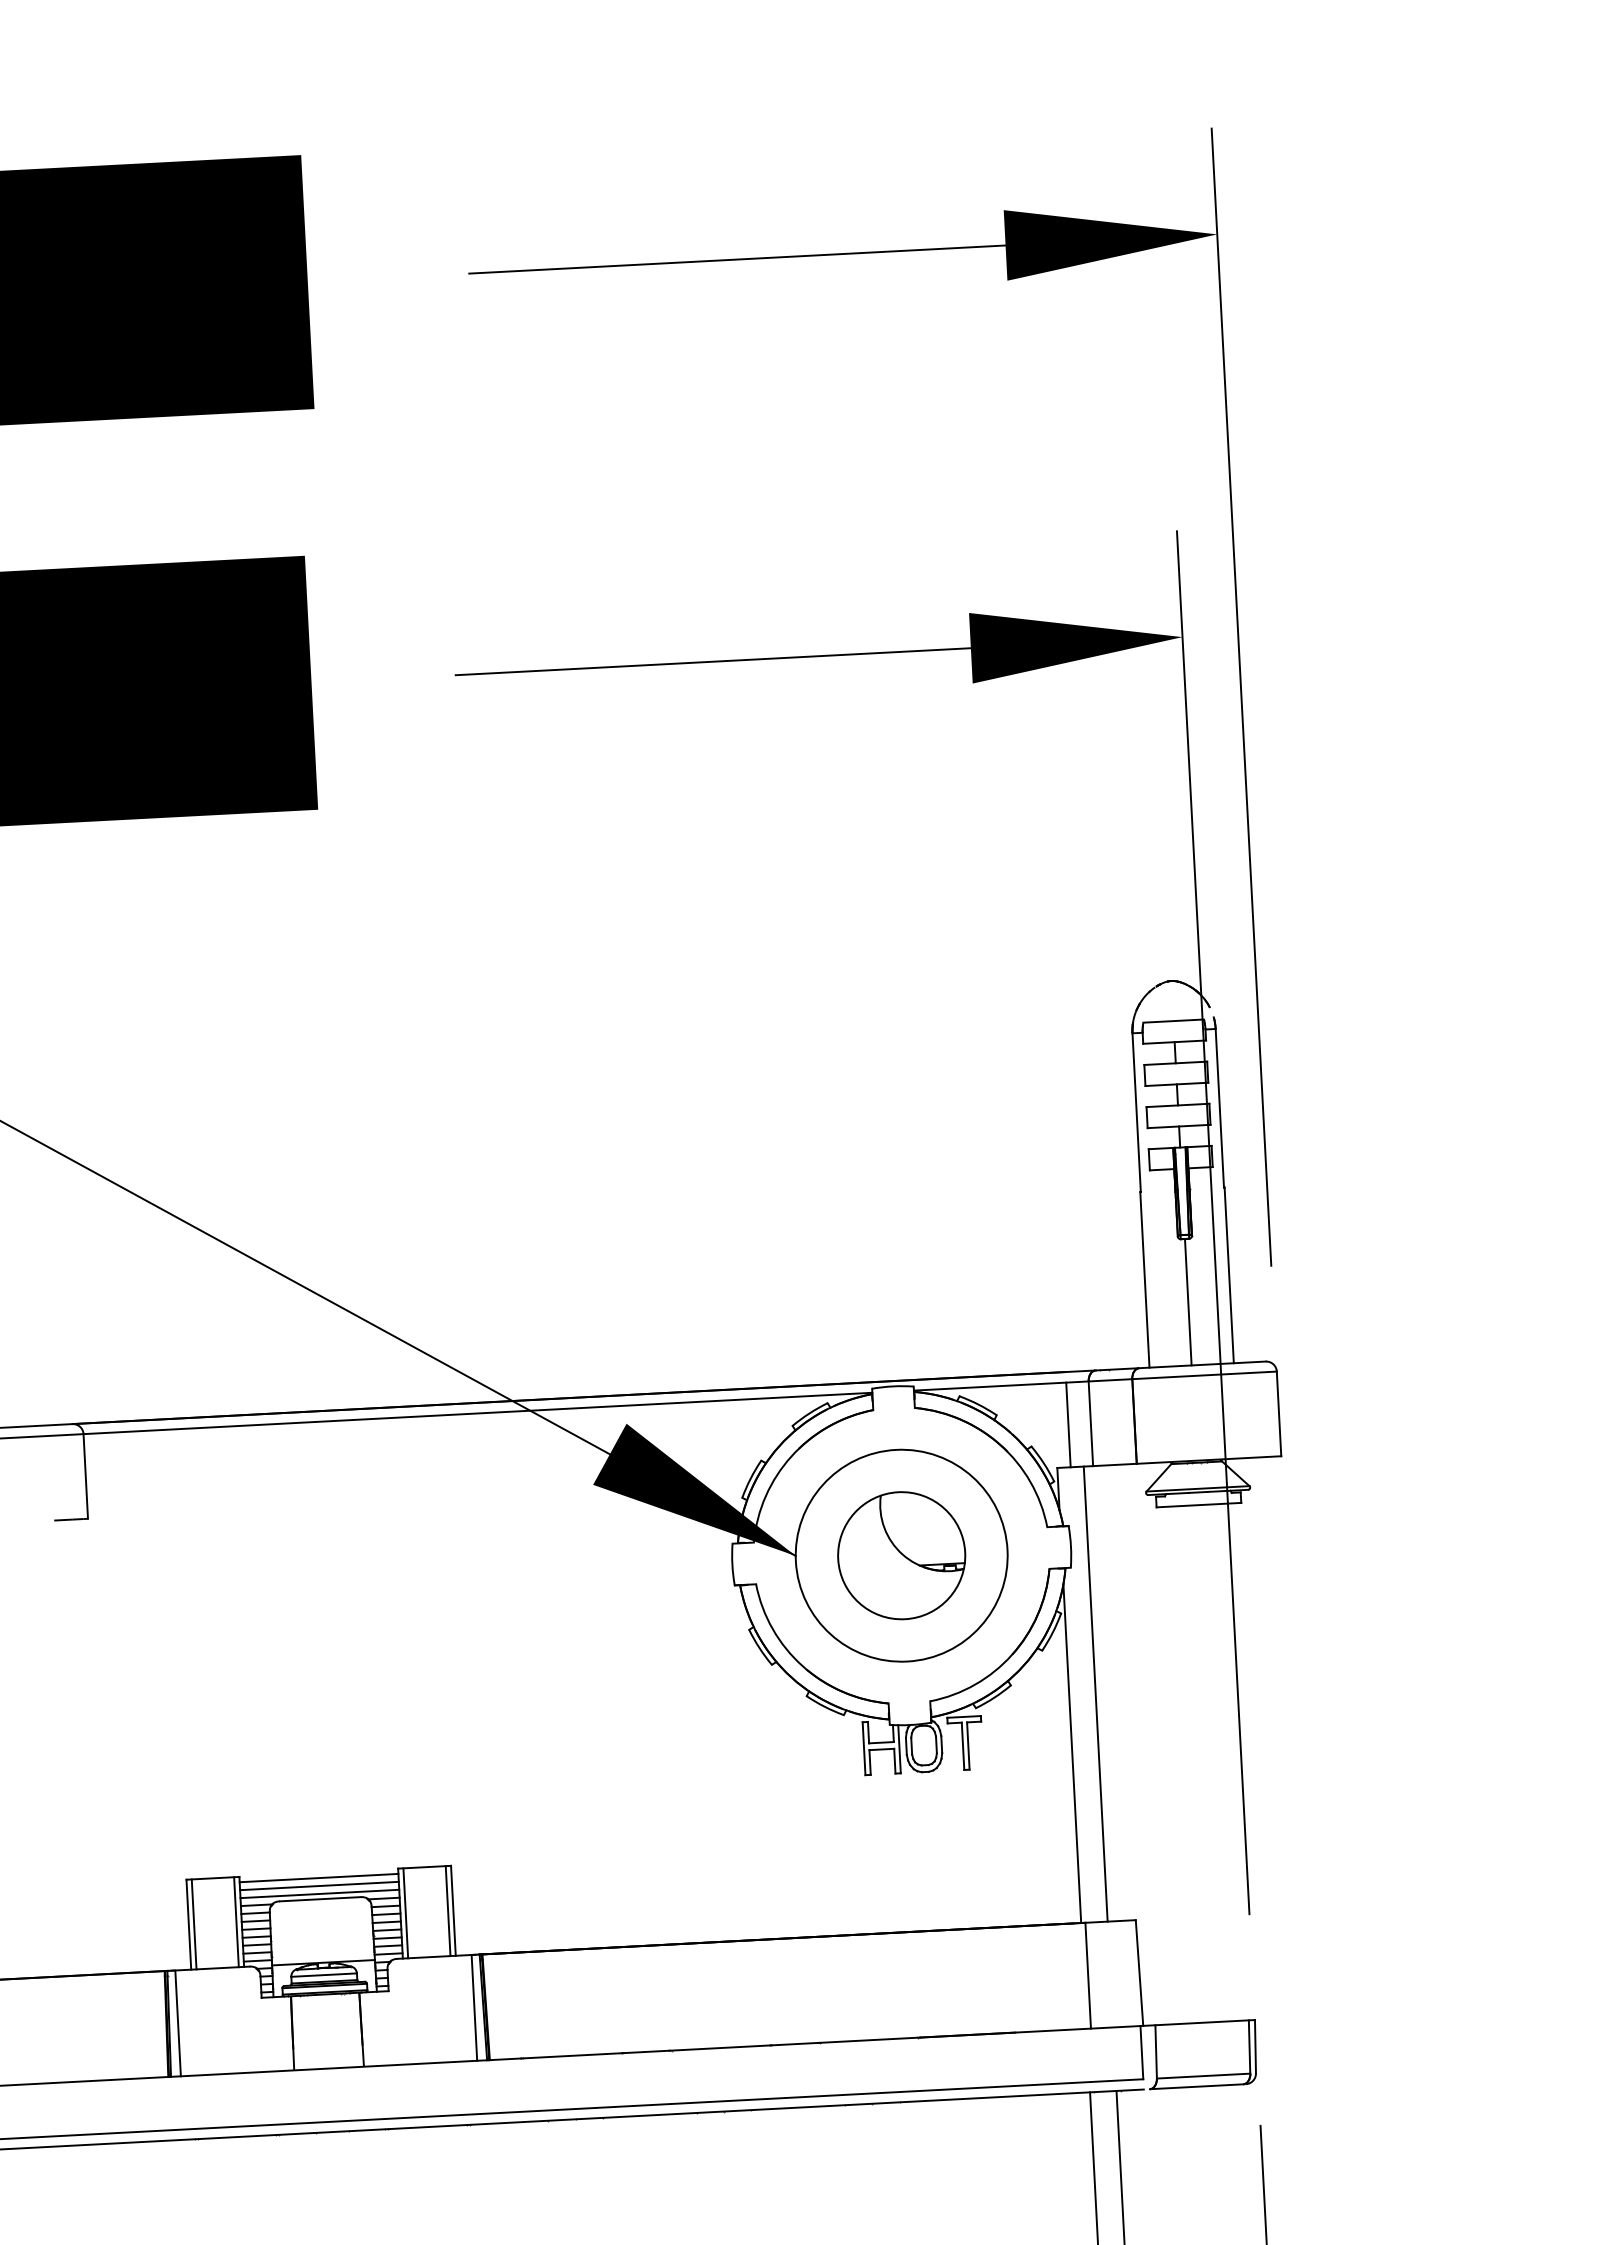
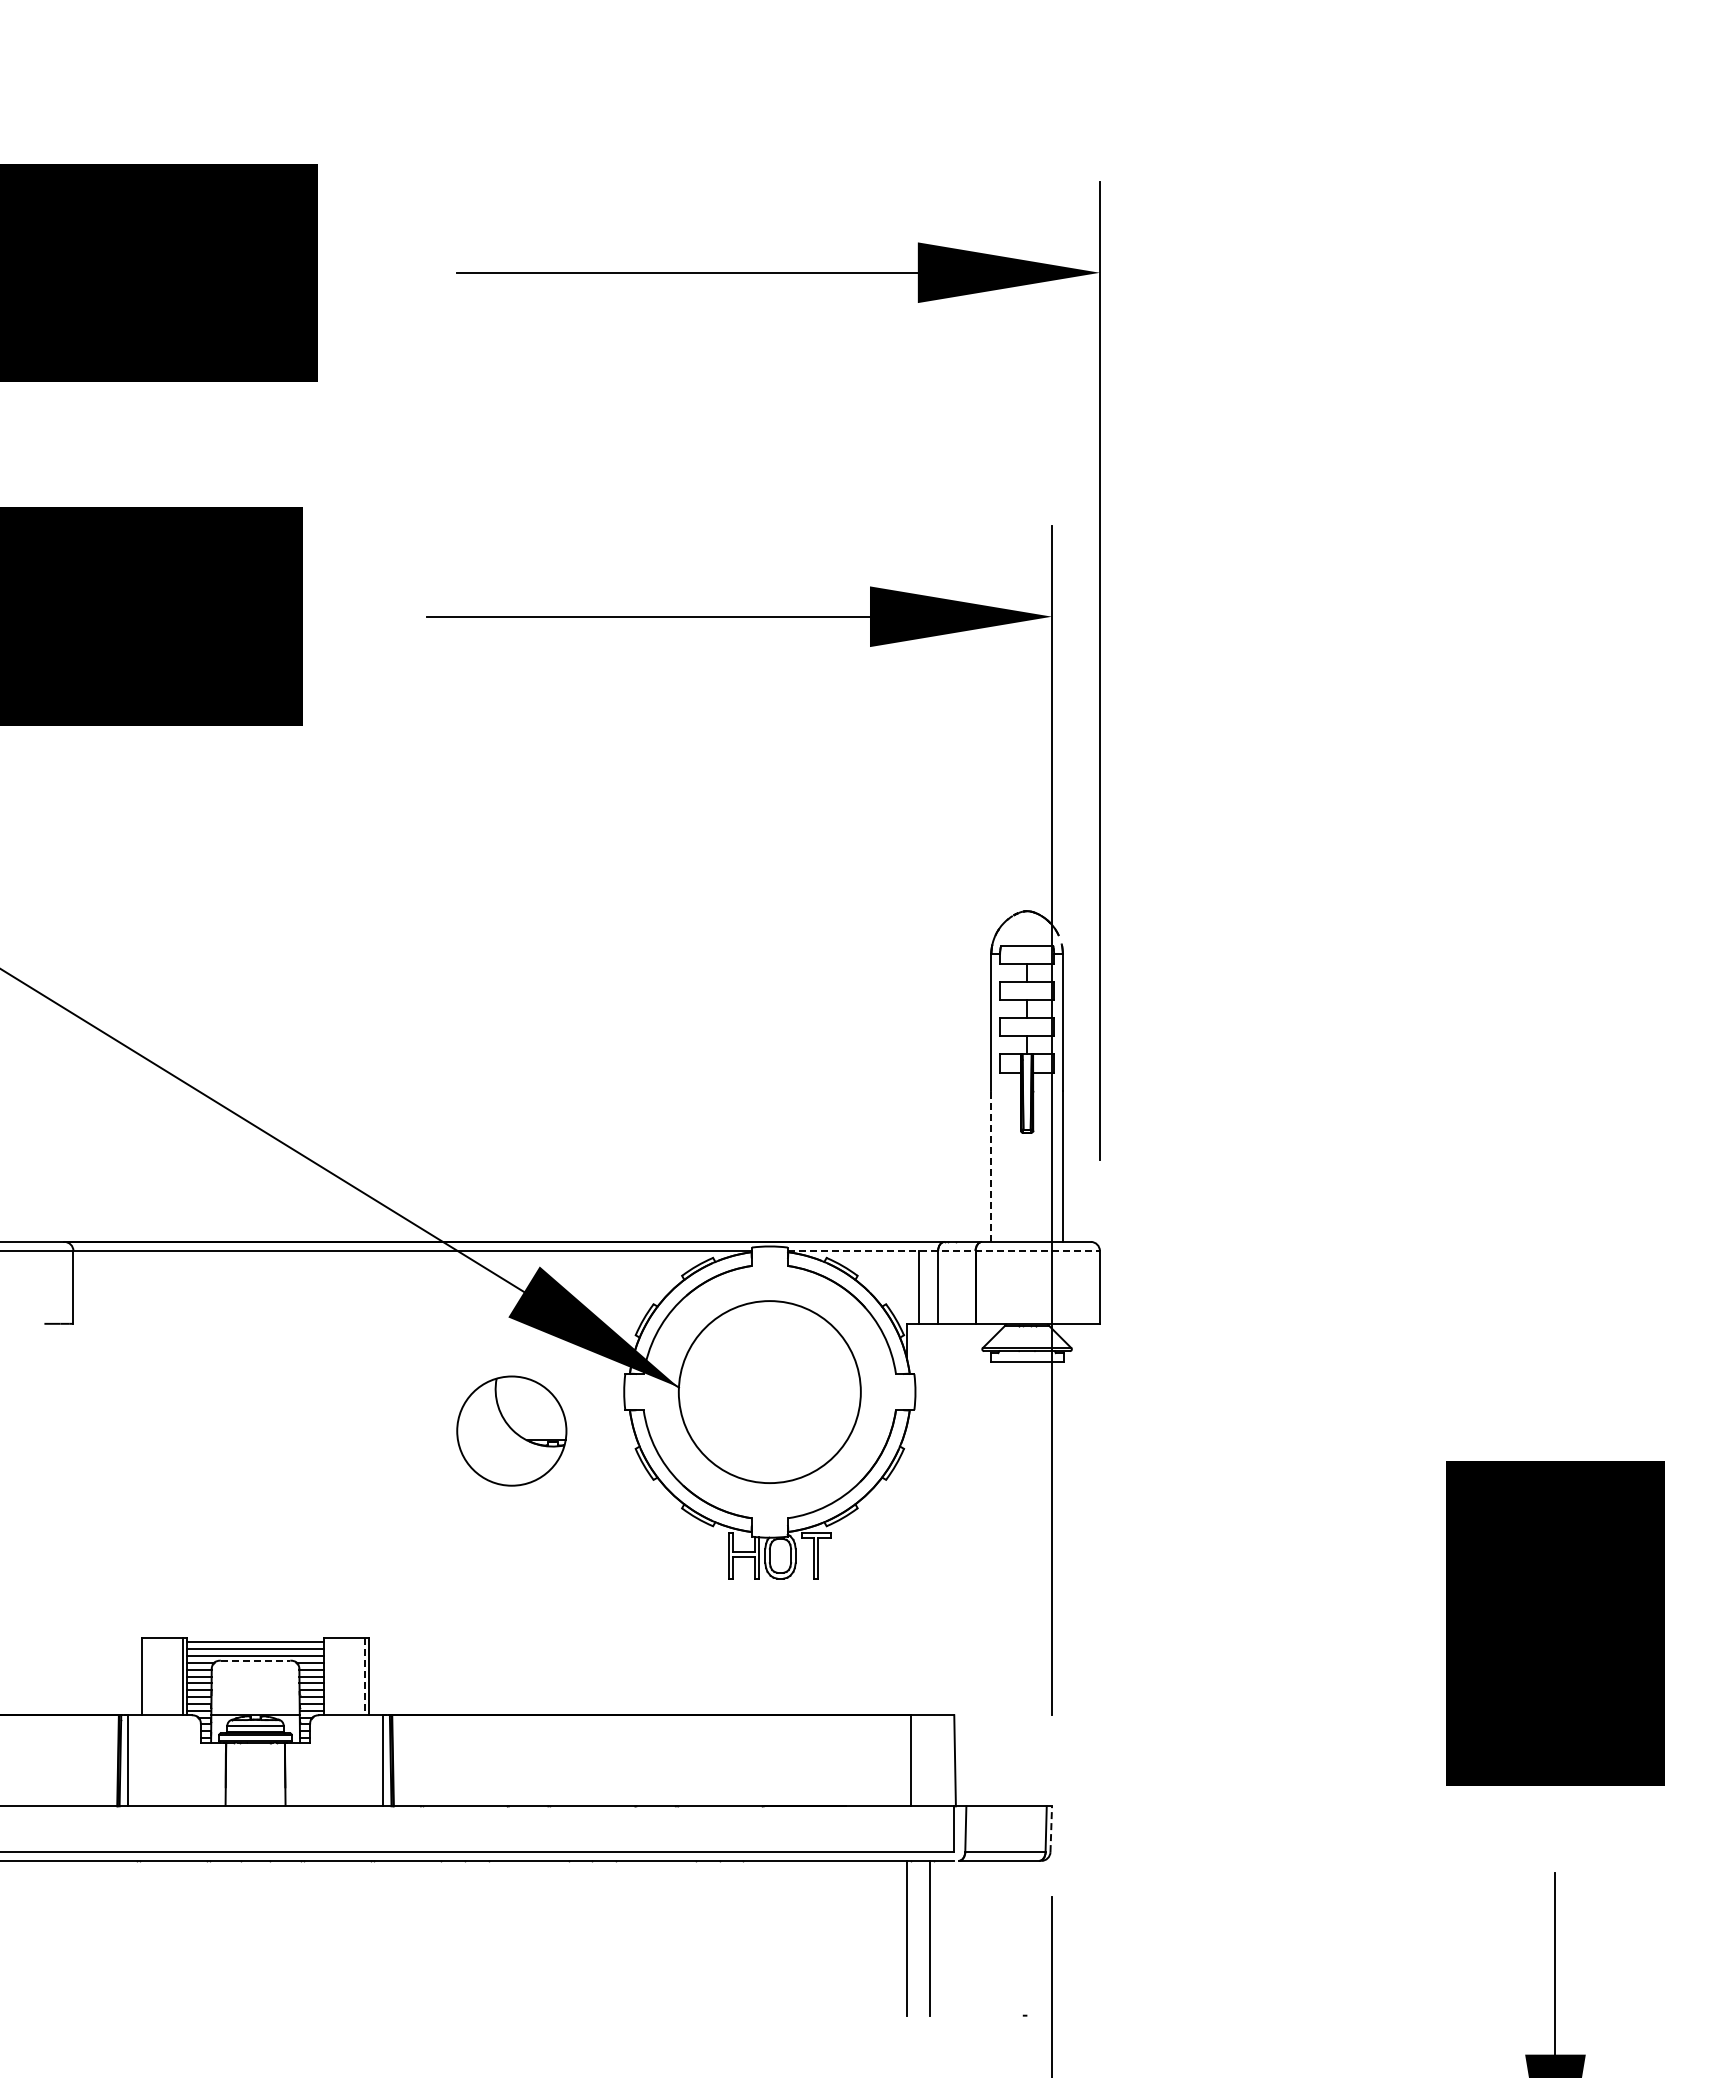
line: (1144, 1280) -> (990, 1166), solid -> dashed
line: (1188, 1302) -> (1027, 1187), removed
line: (1096, 1381) -> (944, 1251), solid -> dashed
part: (901, 1555) -> (511, 1430), moved
line: (1096, 1694) -> (930, 1519), removed
line: (1072, 1753) -> (907, 1569), removed
line: (320, 1899) -> (255, 1660), solid -> dashed
line: (447, 1911) -> (364, 1676), solid -> dashed
line: (405, 1913) -> (328, 1676), removed
line: (194, 1924) -> (146, 1676), removed
line: (1255, 2047) -> (1051, 1829), solid -> dashed

